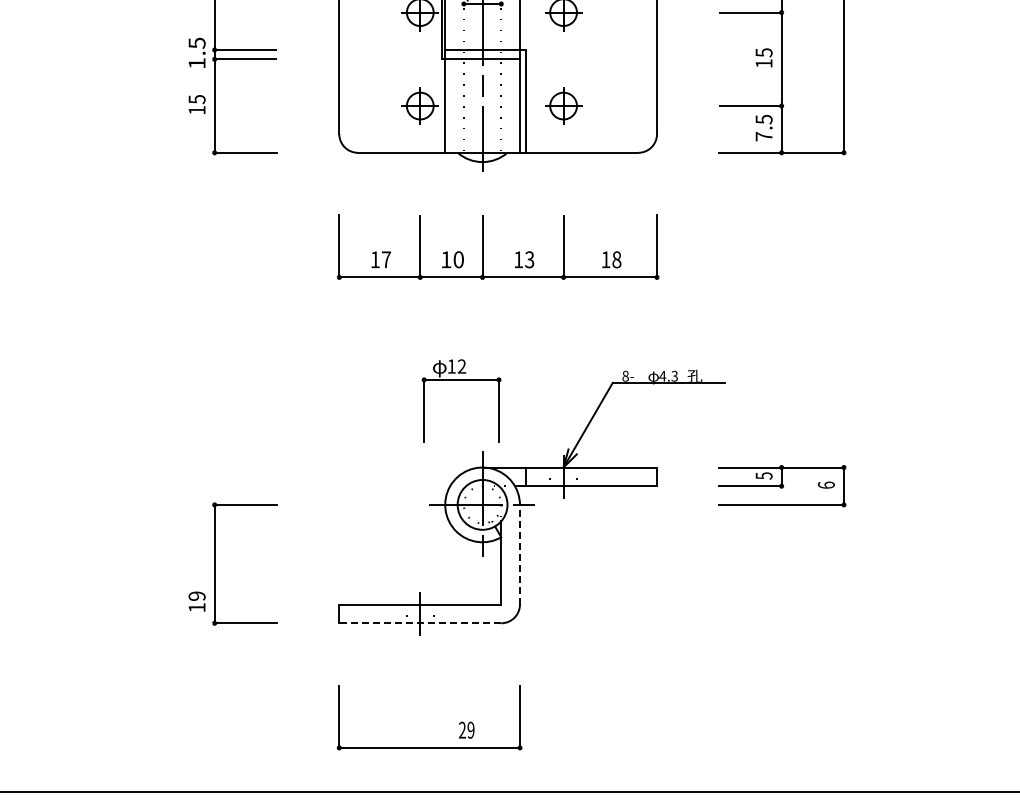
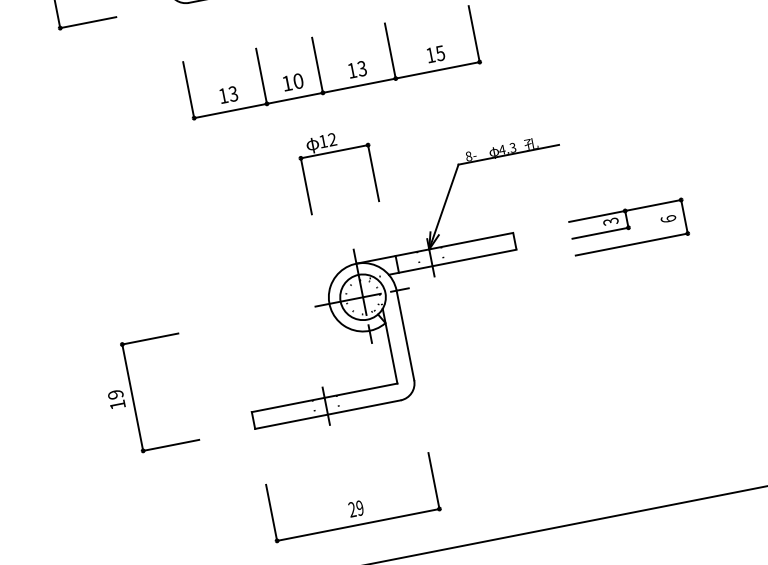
text: (386, 259) -> (233, 93), 17 -> 13
text: (616, 259) -> (440, 53), 18 -> 15
part: (461, 380) -> (334, 152), moved
text: (763, 475) -> (610, 221), 5 -> 3
line: (519, 554) -> (404, 335), dashed -> solid
text: (196, 601) -> (116, 399), moved
line: (420, 623) -> (328, 414), dashed -> solid
text: (466, 729) -> (355, 508), moved

